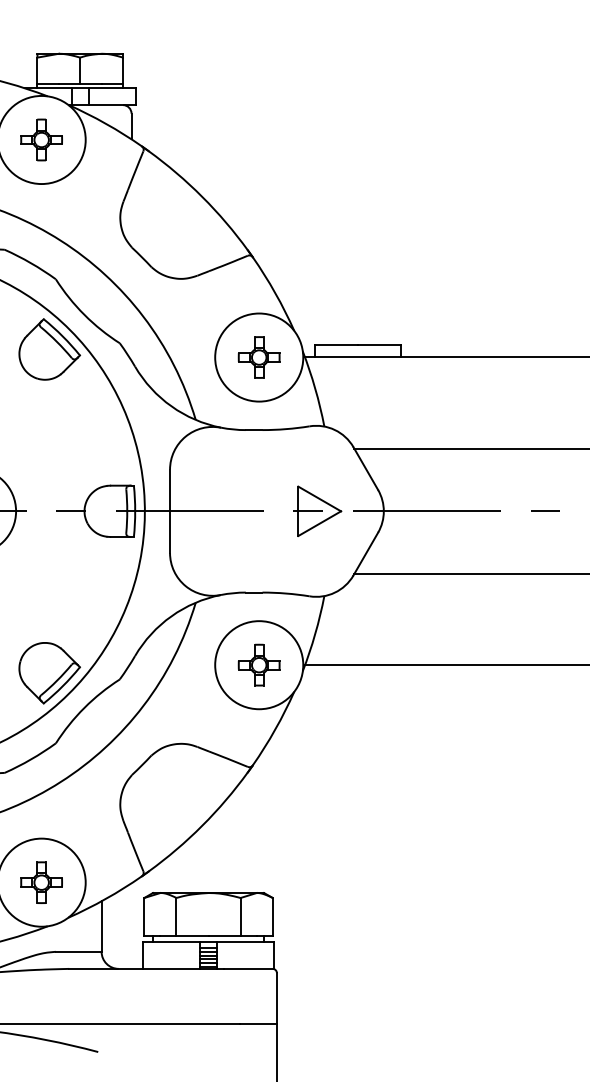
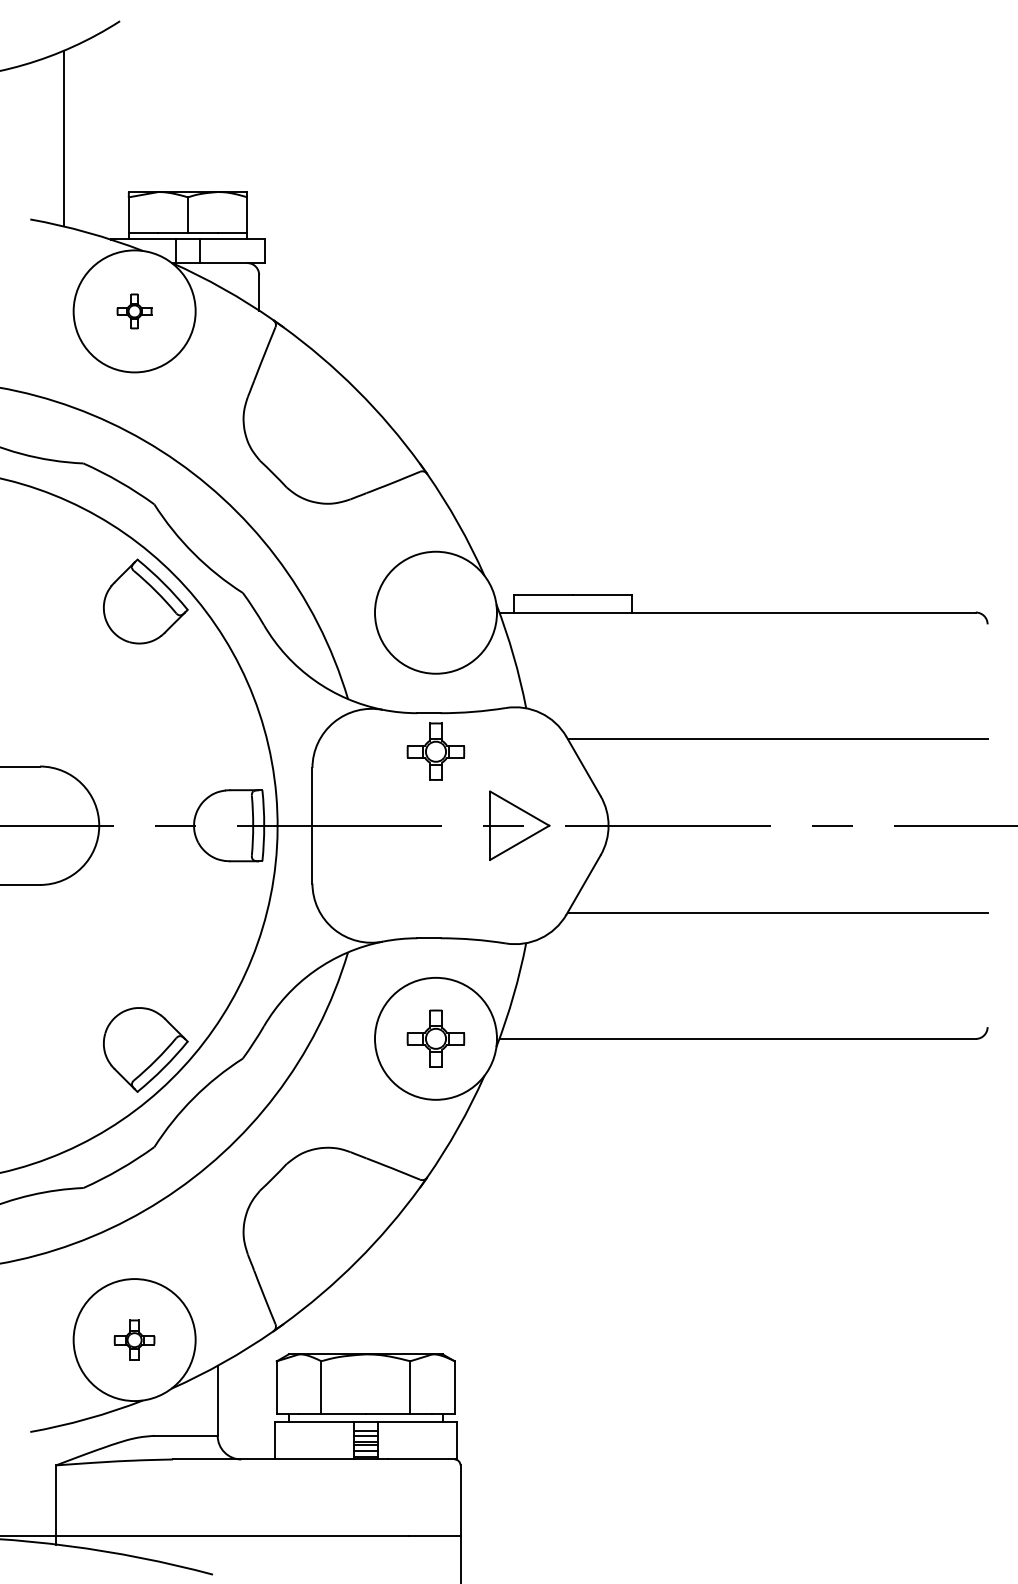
part: (41, 140) -> (134, 311), size x0.6
part: (258, 357) -> (435, 751), moved
part: (41, 882) -> (134, 1340), size x0.7

